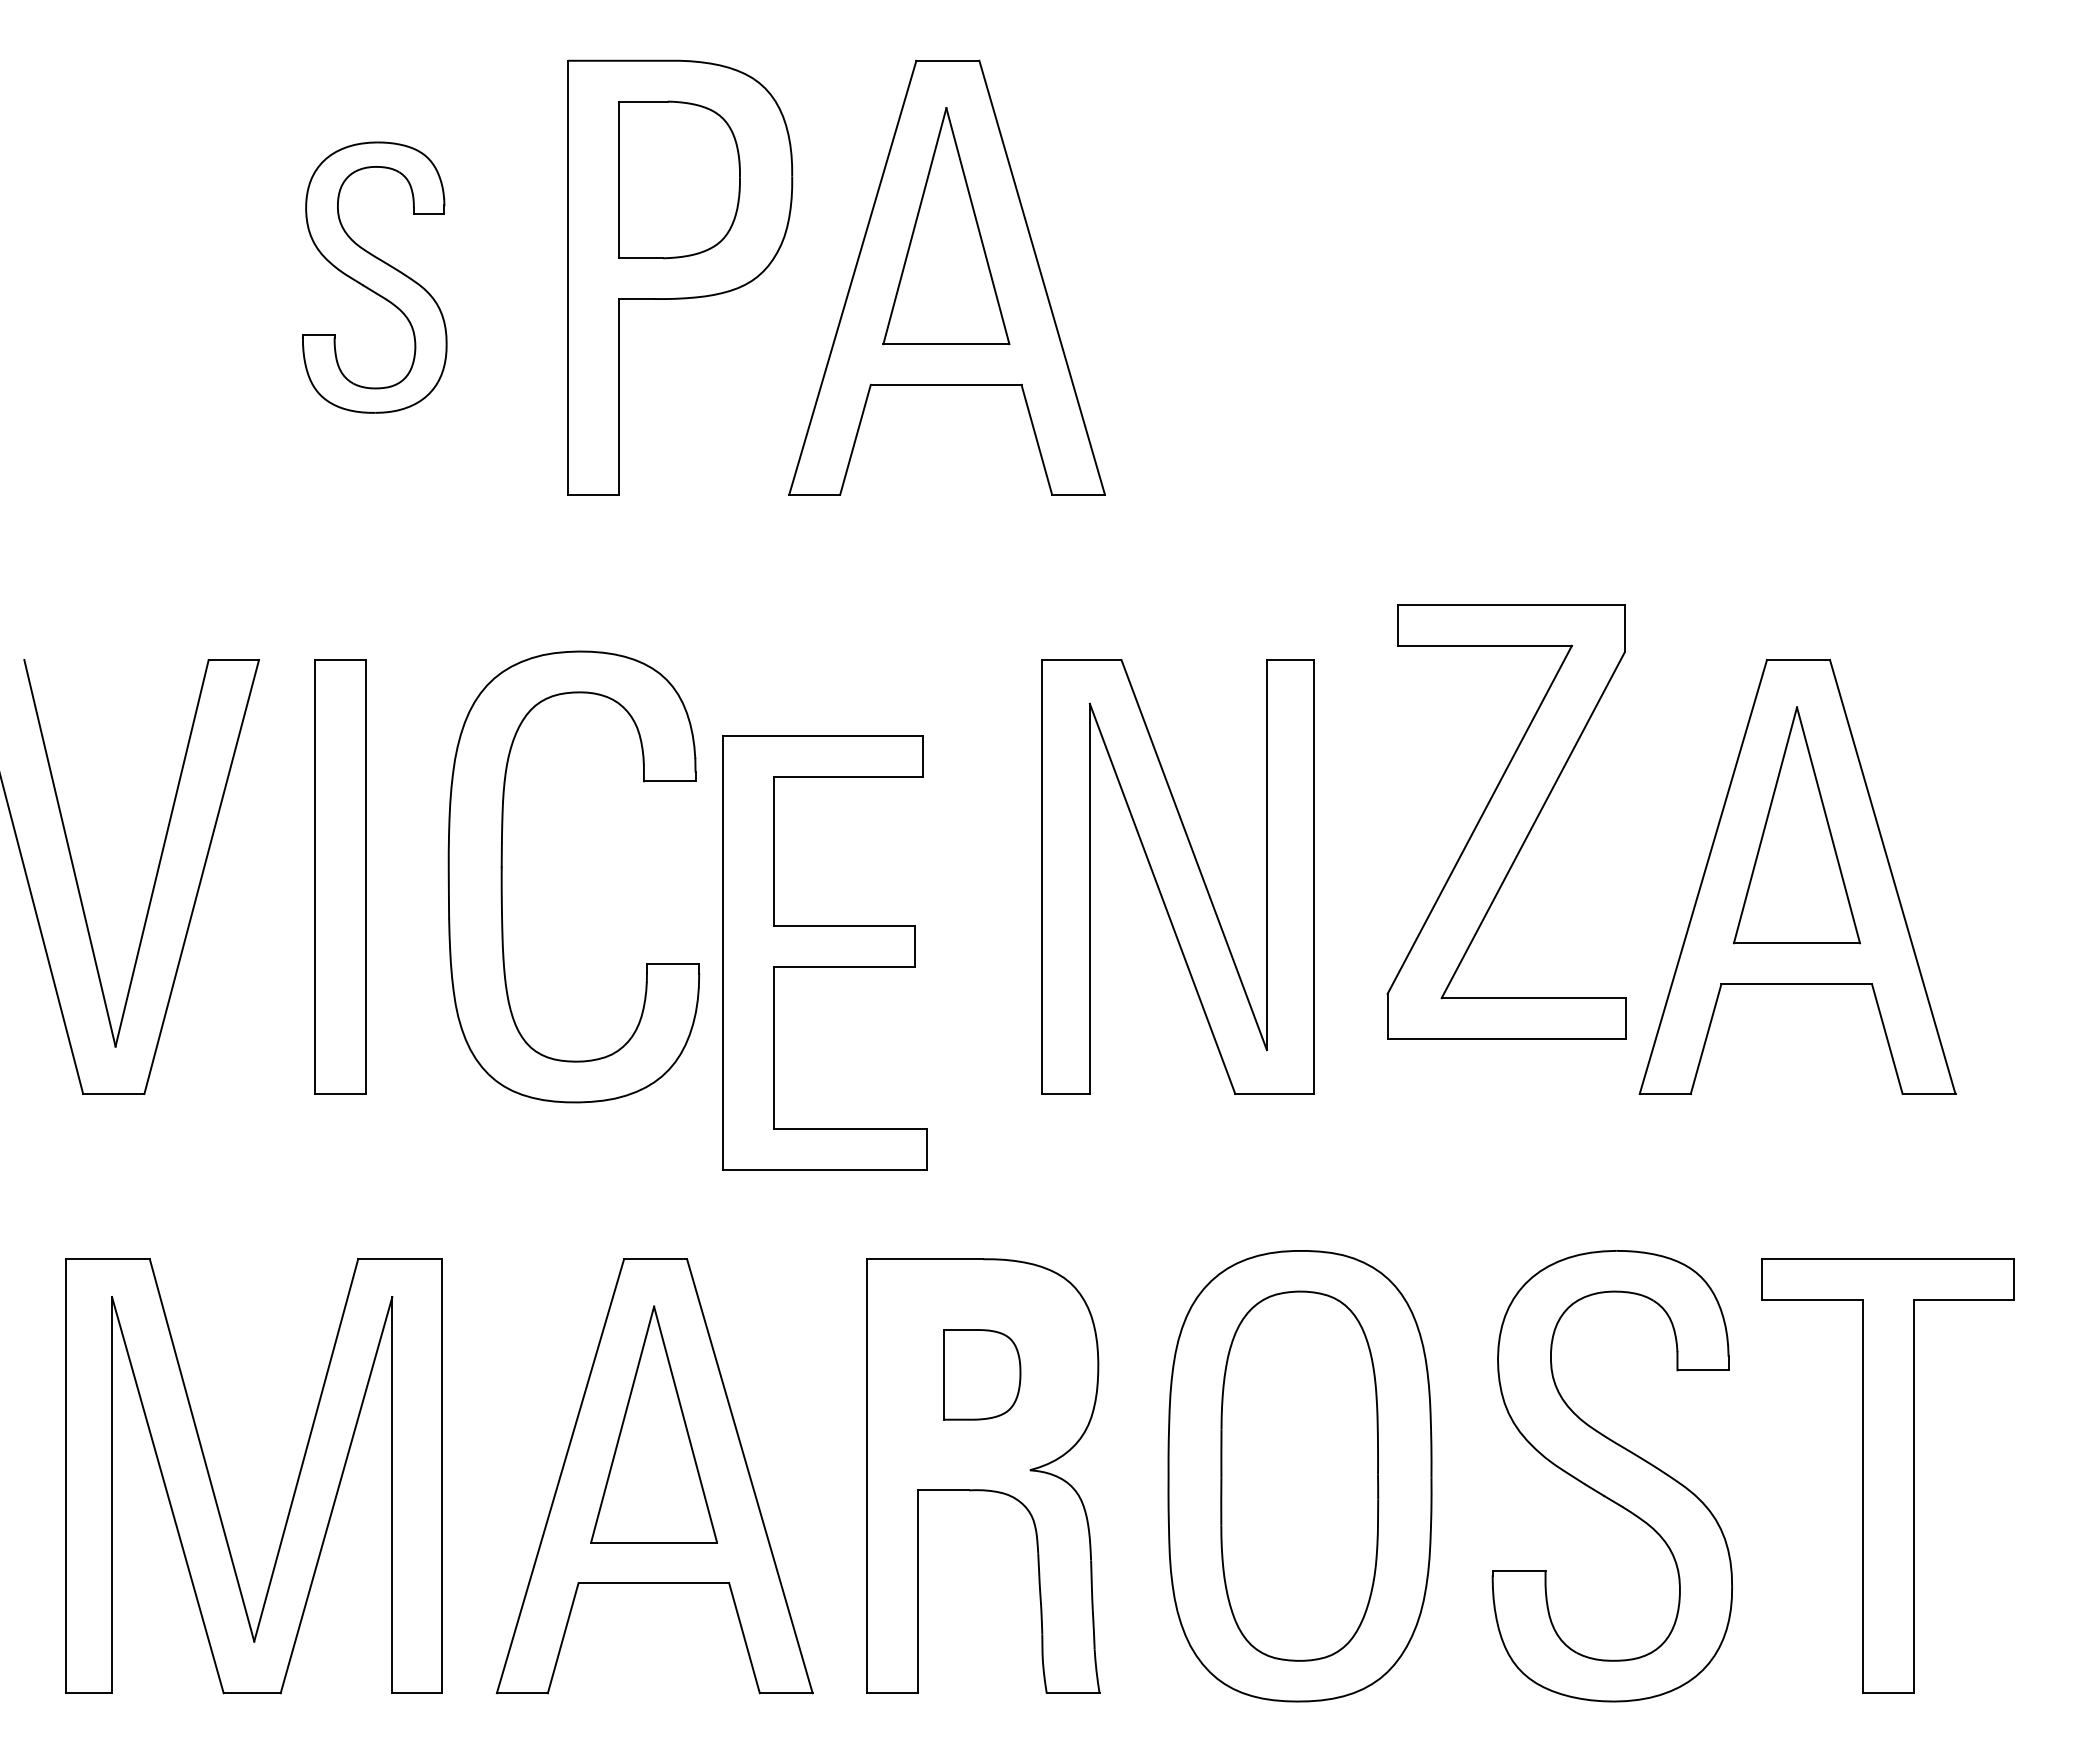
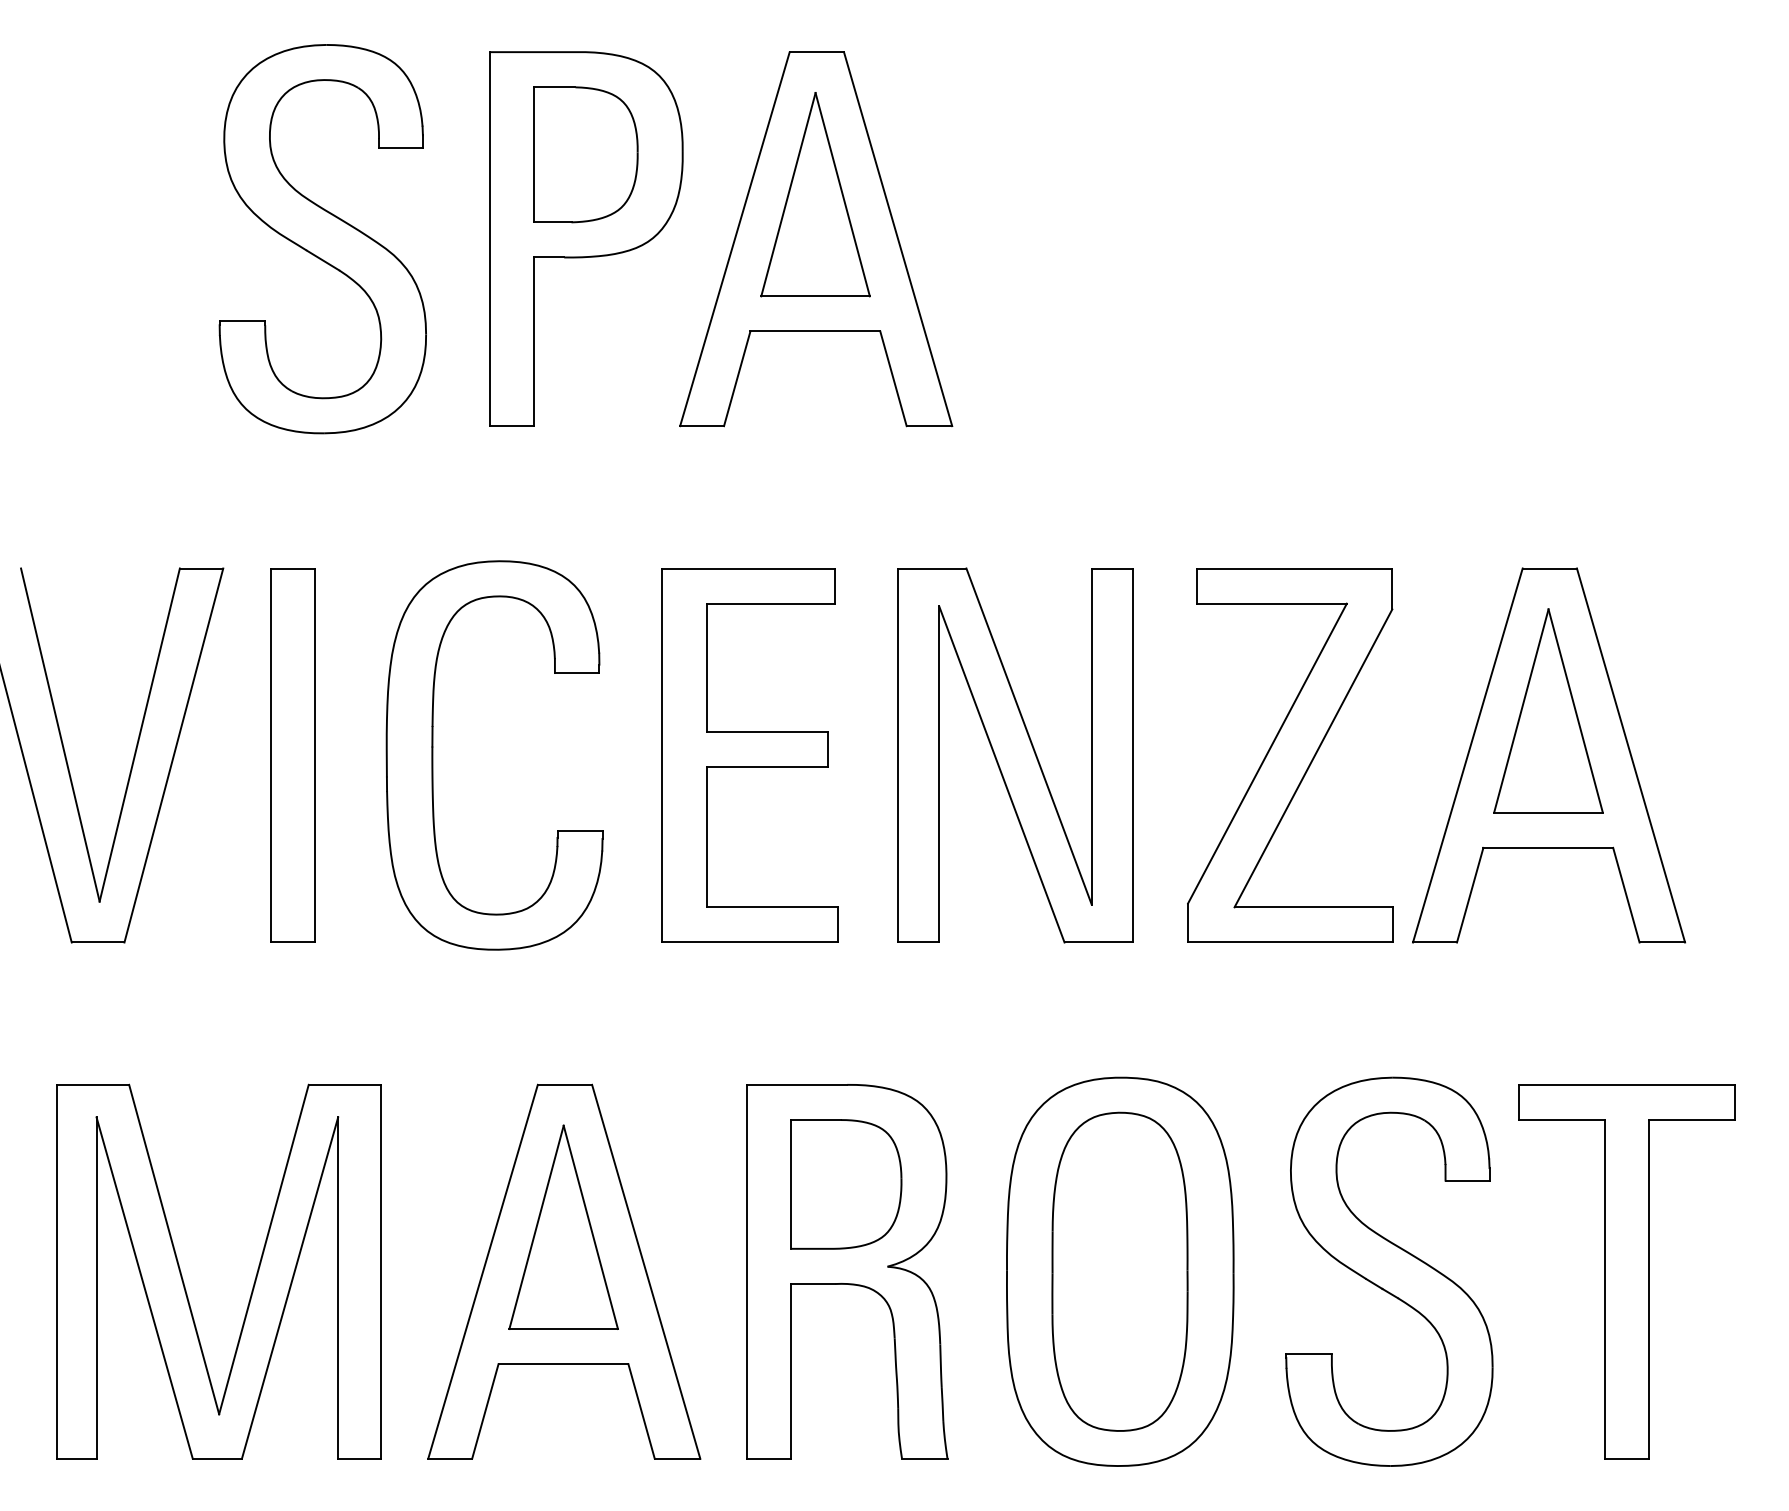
part: (374, 277) -> (322, 238), size x1.67
part: (1506, 821) -> (1290, 755), moved
part: (824, 952) -> (750, 755), moved
part: (981, 1374) -> (845, 1184), size x1.67

